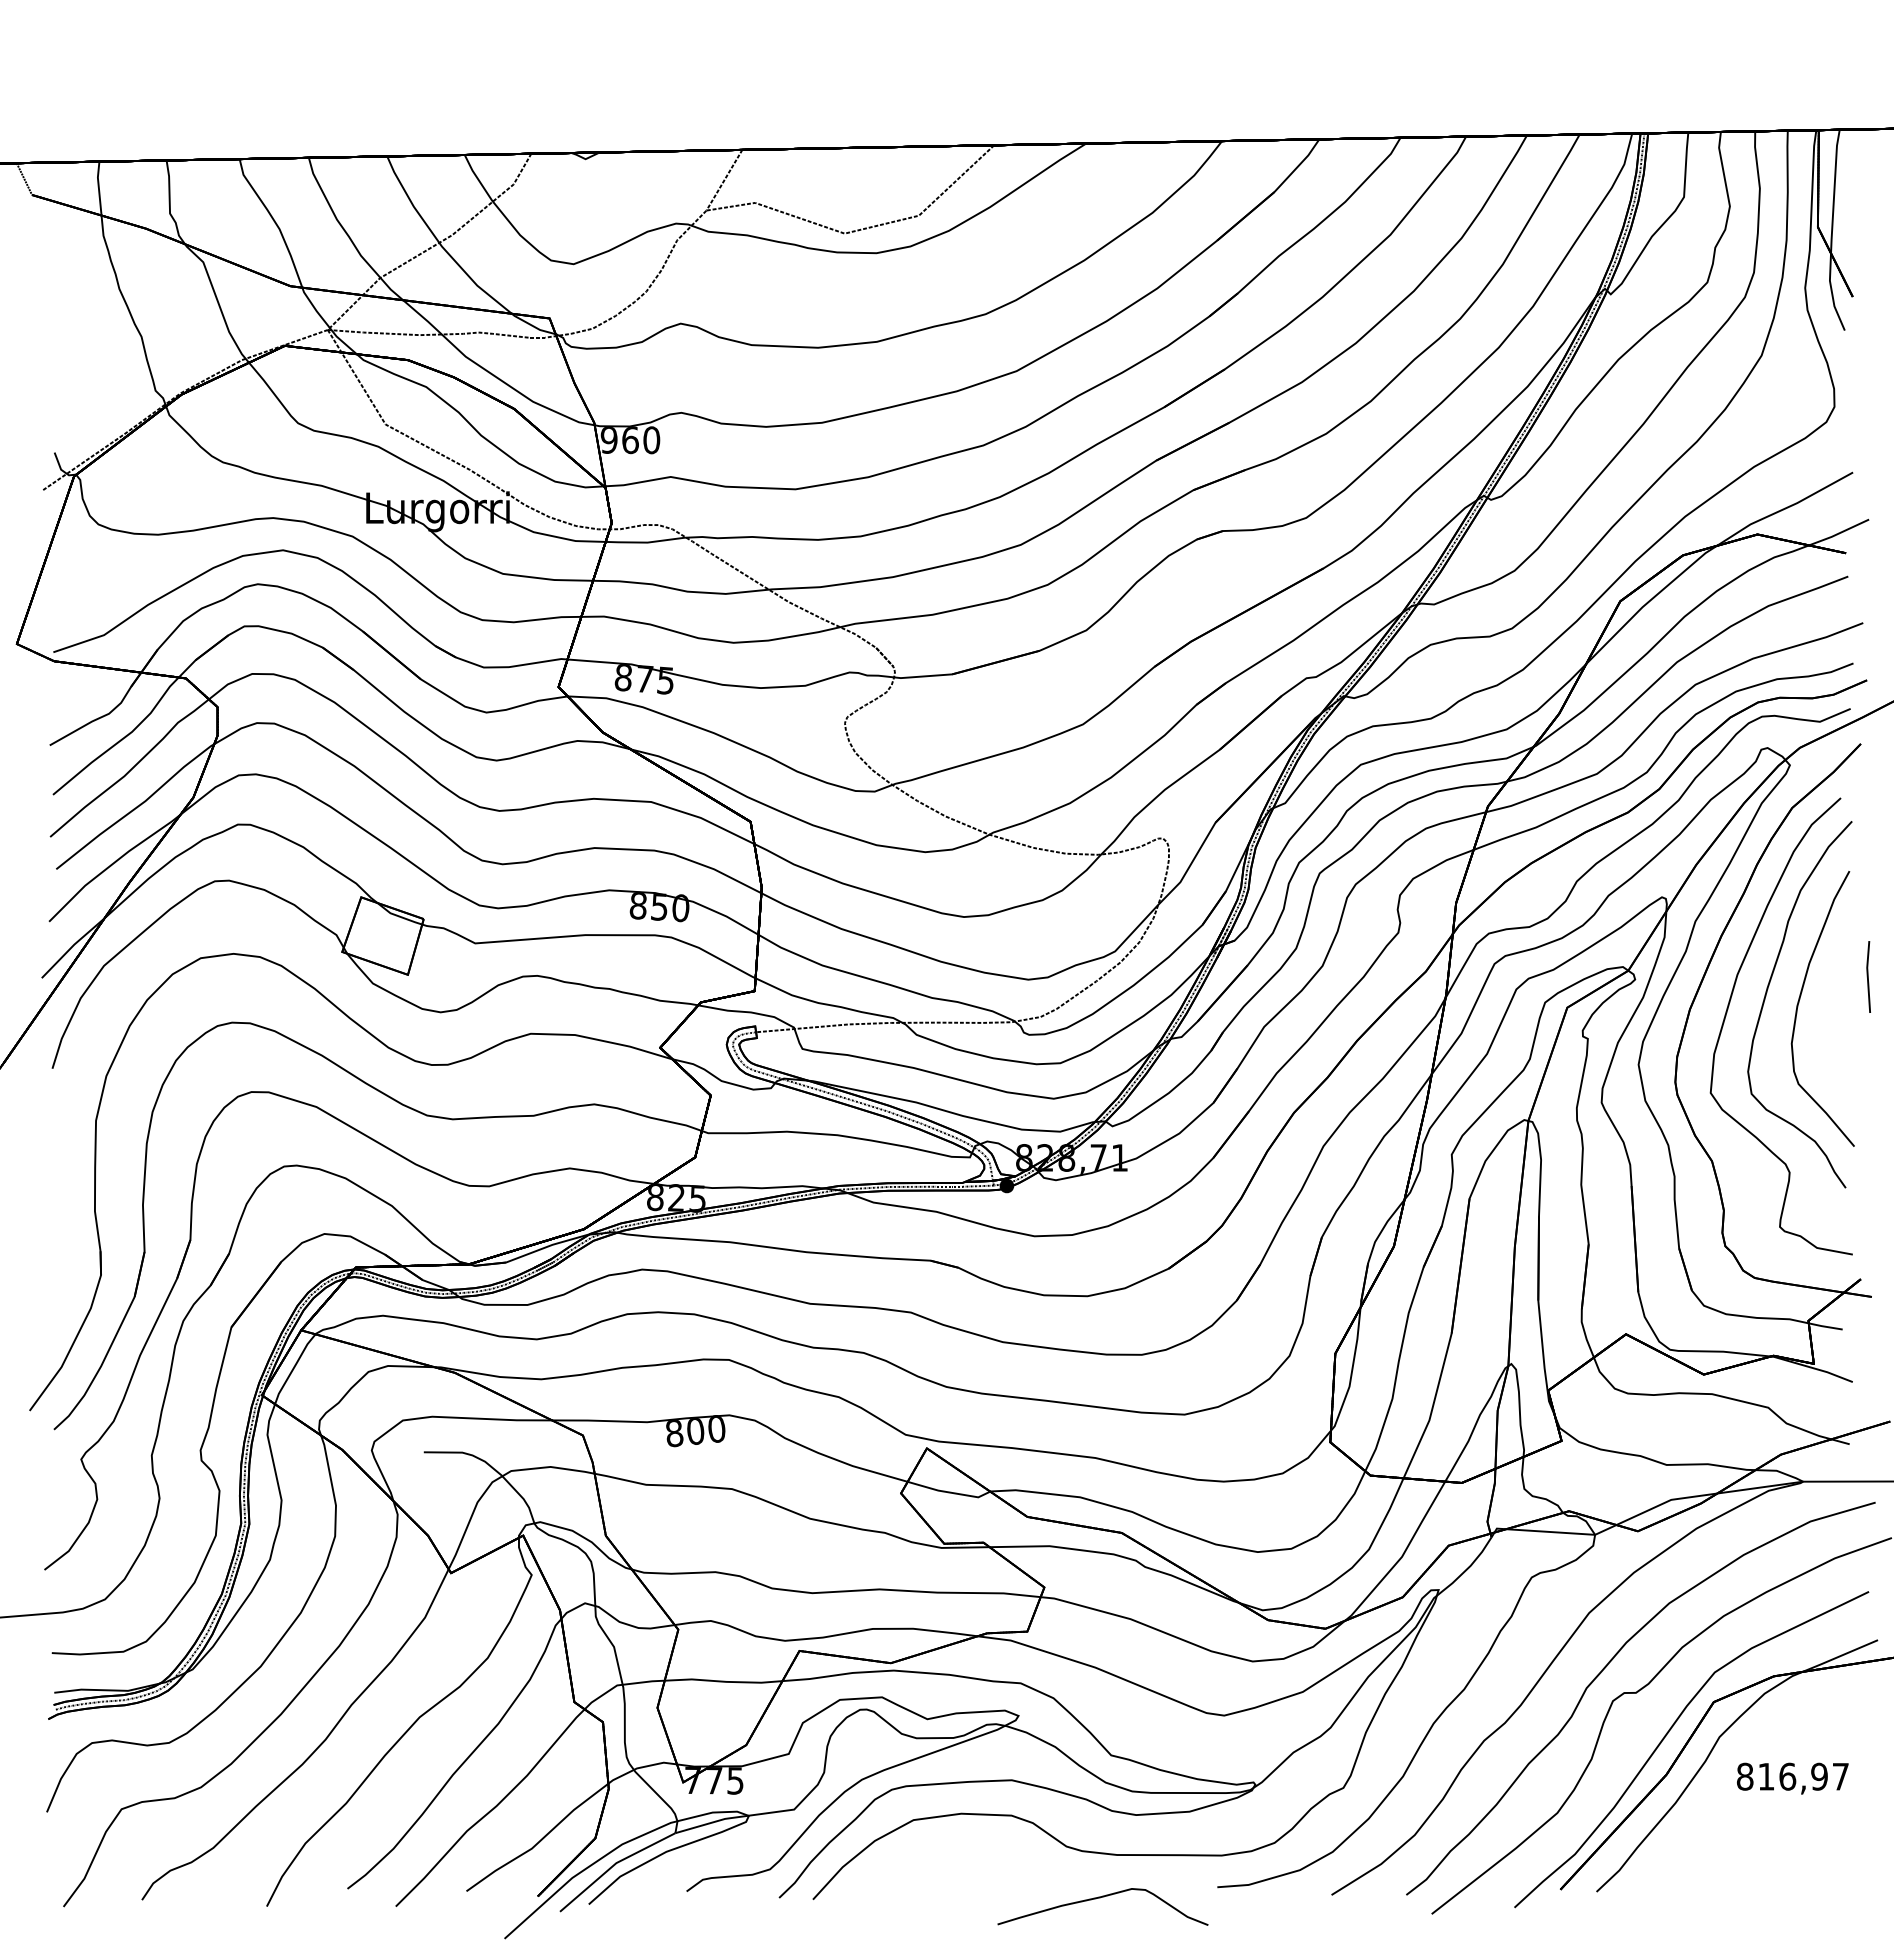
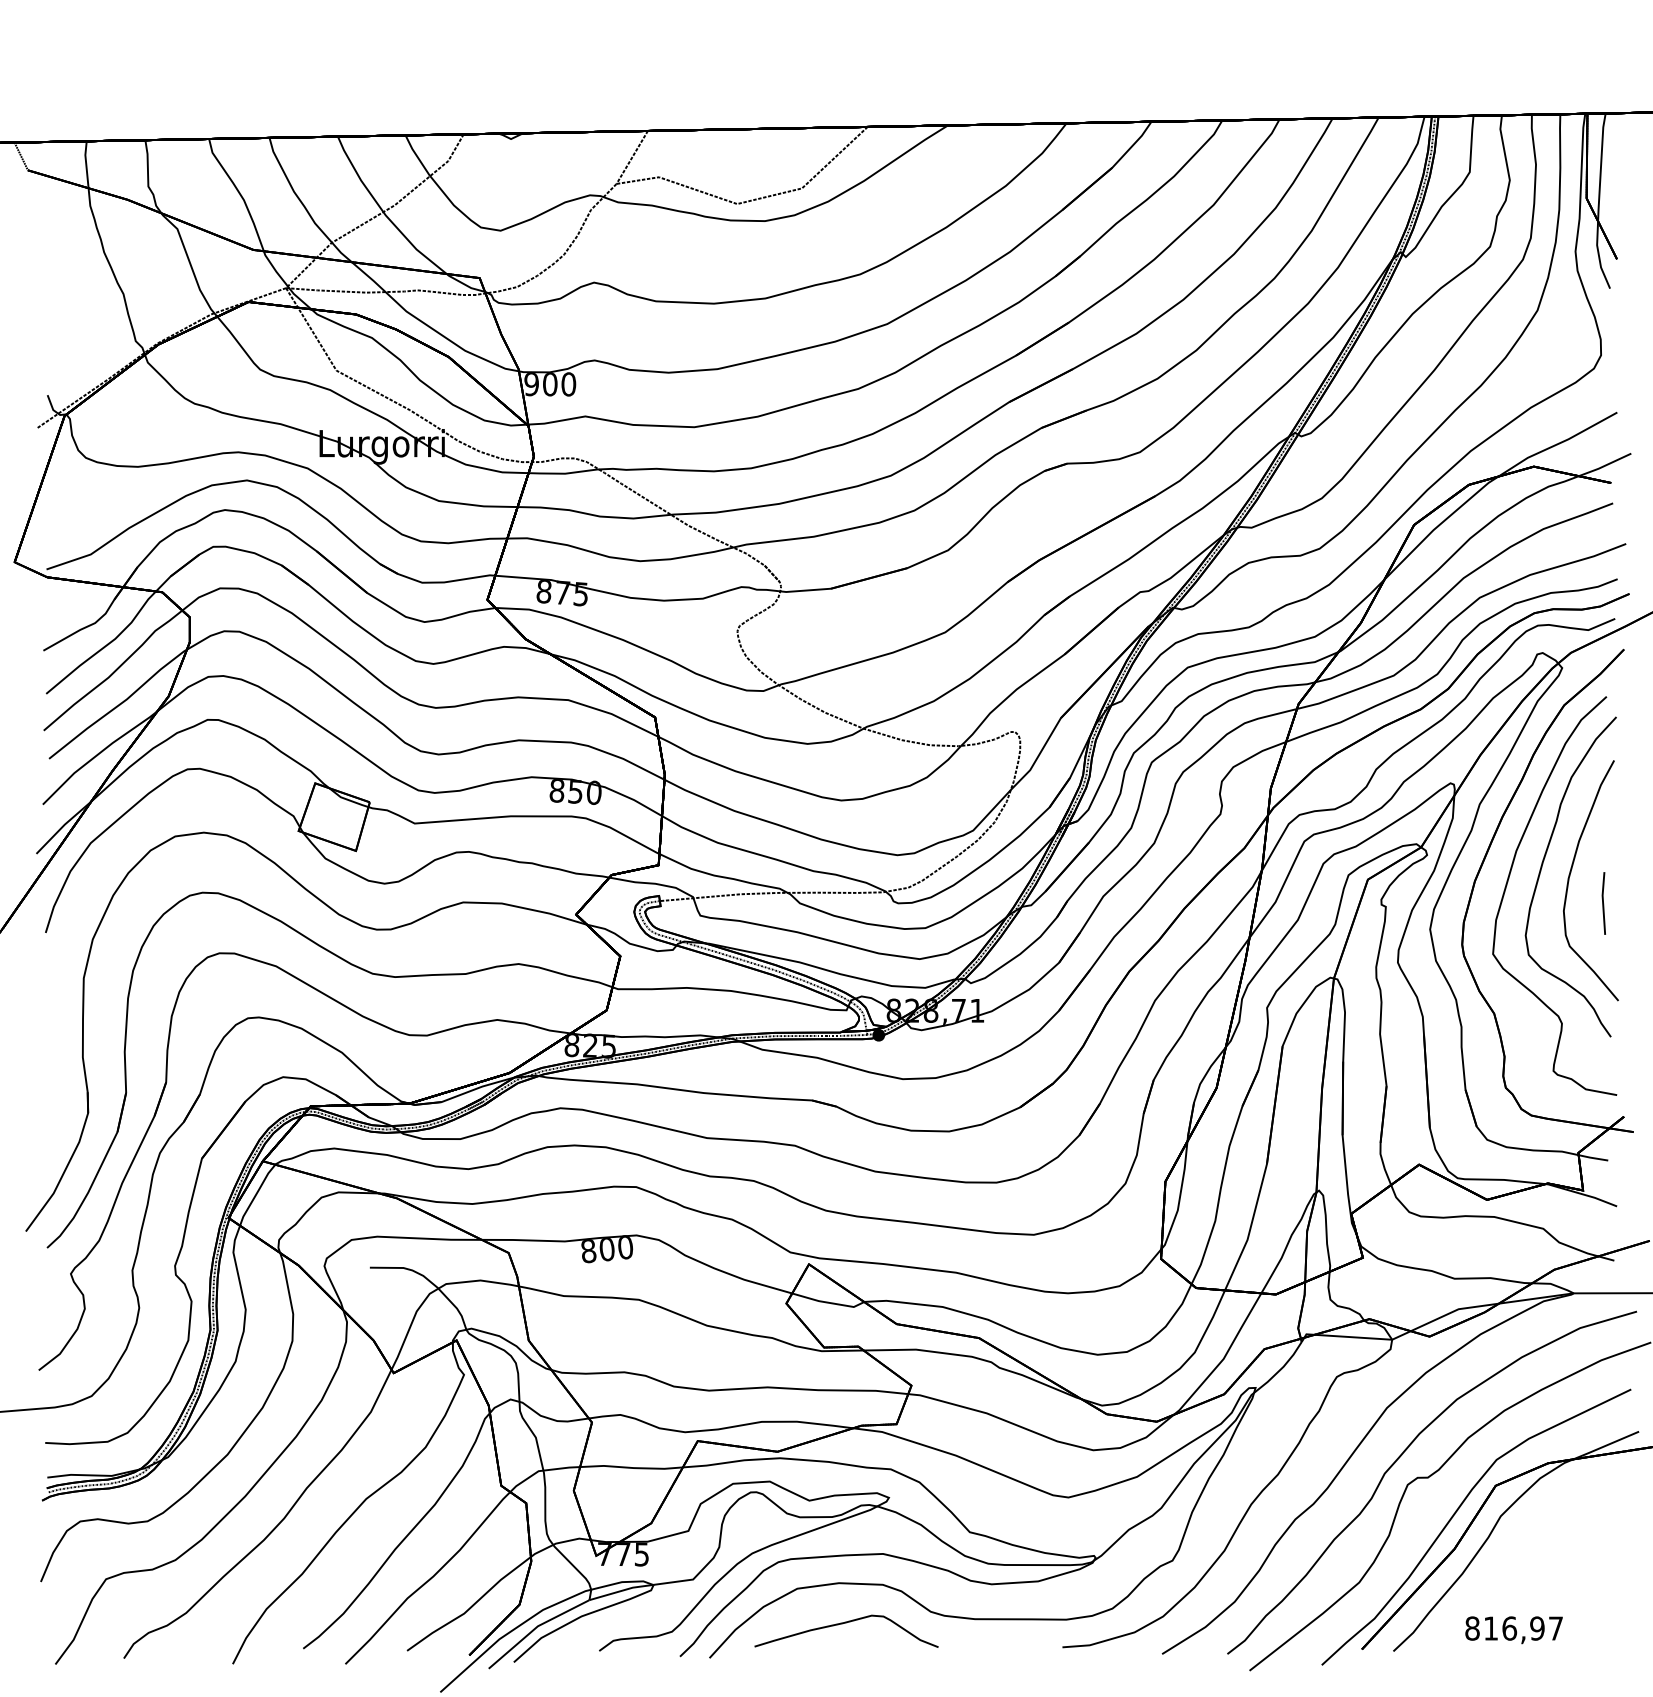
text: (630, 439) -> (550, 383), 960 -> 900
line: (1868, 976) -> (1603, 903), moved
text: (1792, 1778) -> (1513, 1630), moved
curve: (1100, 1898) -> (844, 1623), moved

